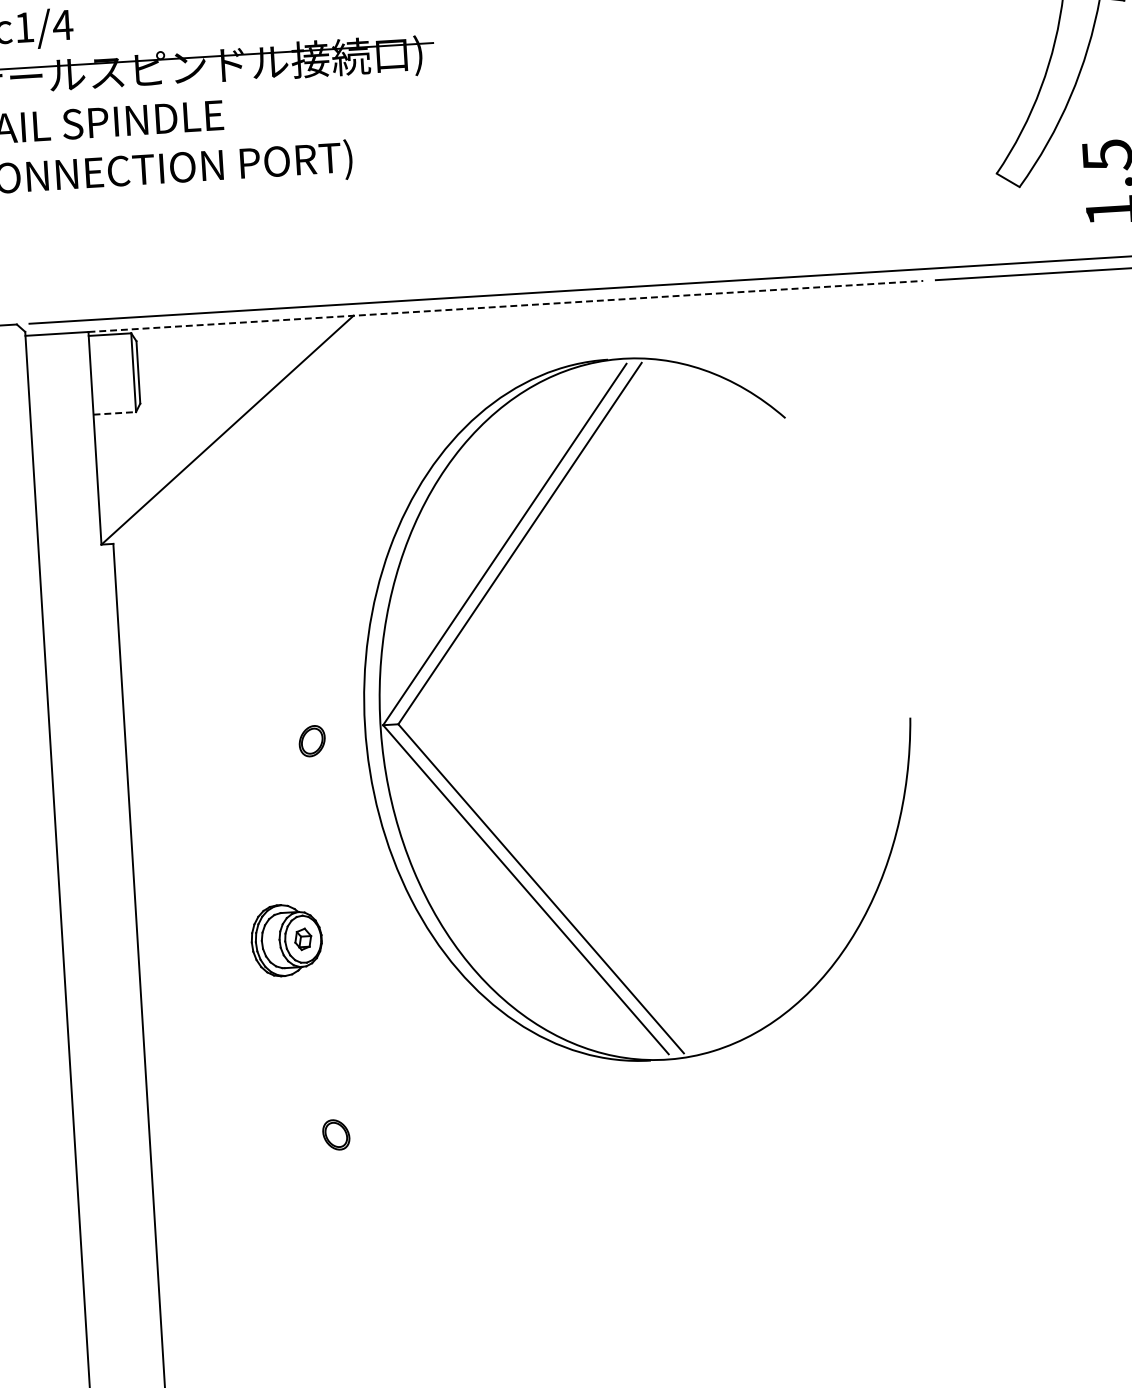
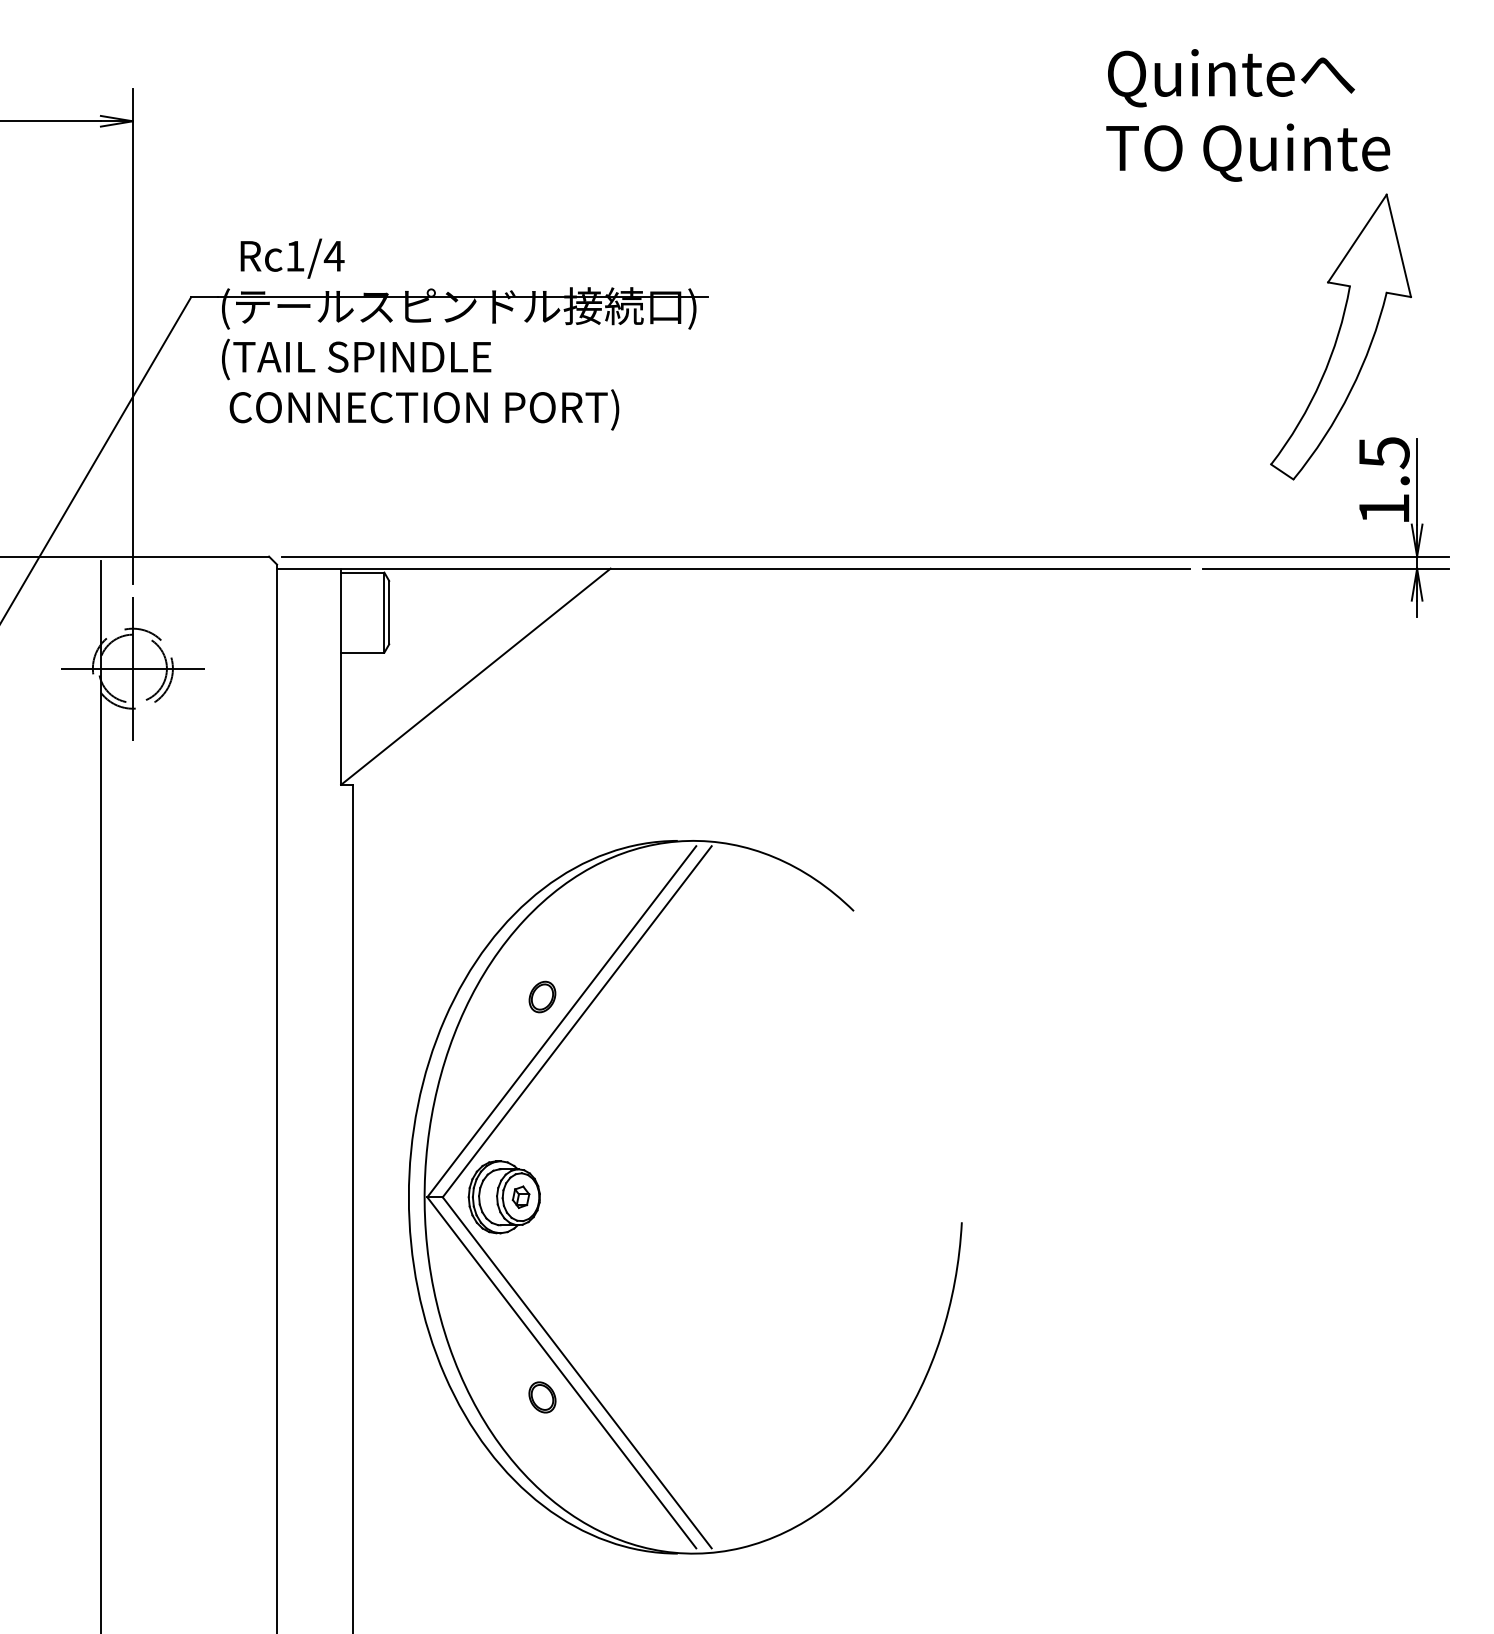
line: (506, 306) -> (766, 568), dashed -> solid
line: (114, 413) -> (362, 652), dashed -> solid
part: (497, 836) -> (536, 1317), moved

